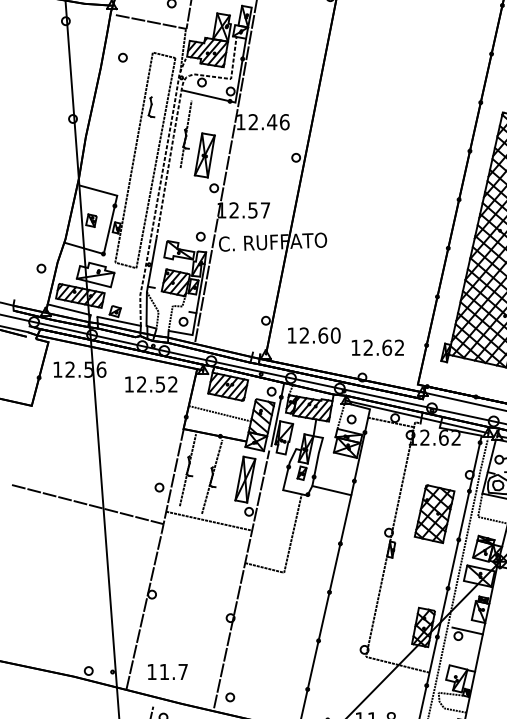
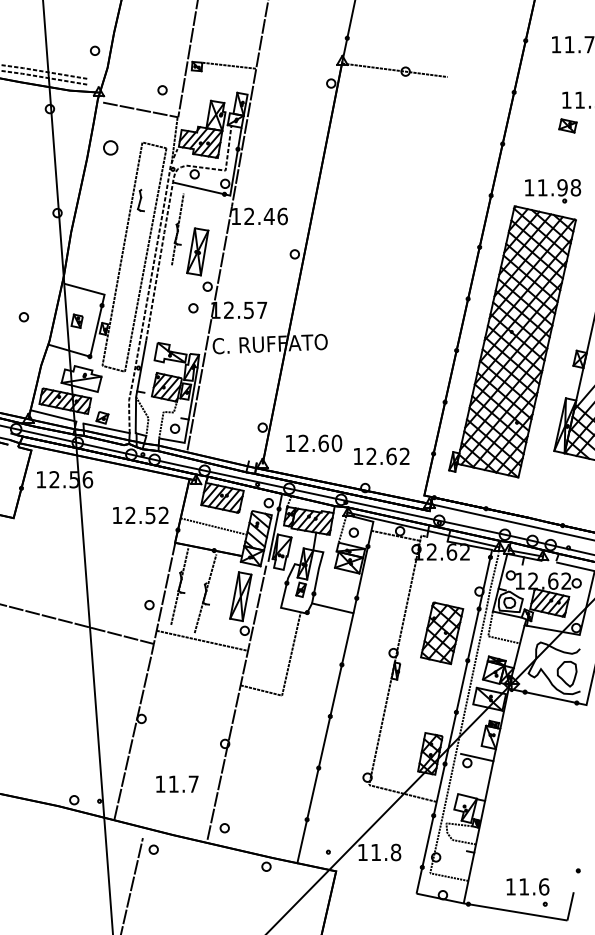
part: (122, 57) -> (110, 147), size x1.6
part: (200, 236) -> (193, 308), moved
part: (41, 268) -> (23, 317), moved
text: (151, 384) -> (140, 515), moved
text: (167, 671) -> (177, 783), moved

